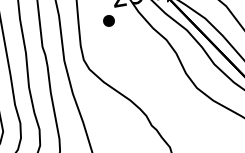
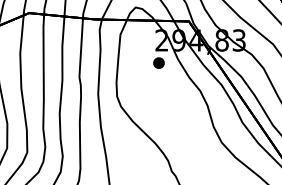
part: (108, 20) -> (158, 62), moved

